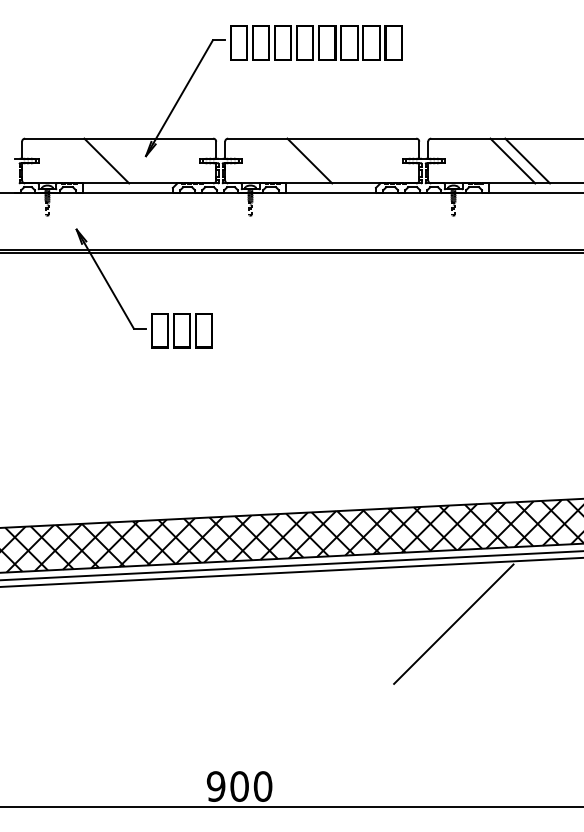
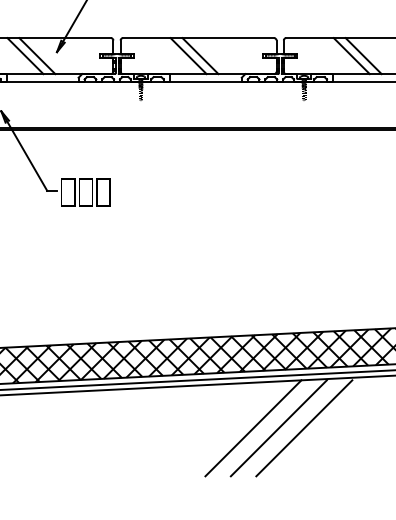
line: (121, 160) -> (37, 55), added
line: (324, 160) -> (200, 55), added
line: (390, 623) -> (253, 427), added
line: (421, 623) -> (278, 427), added

